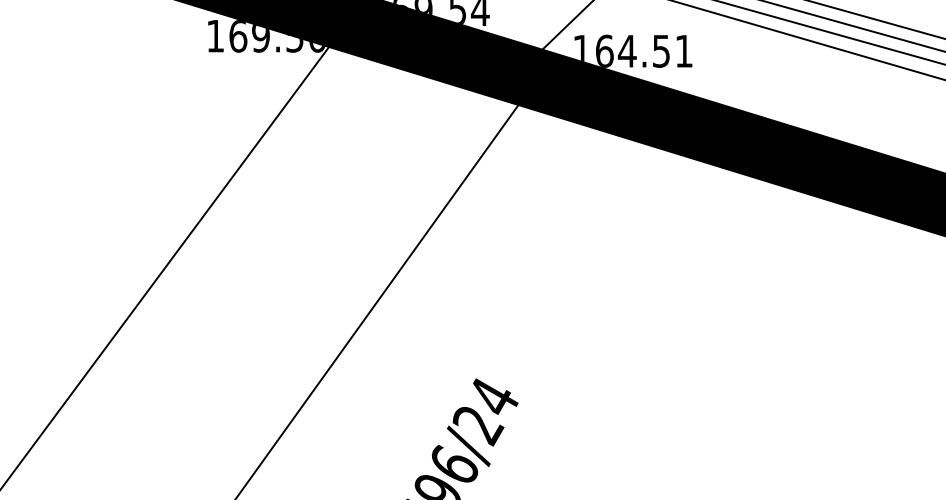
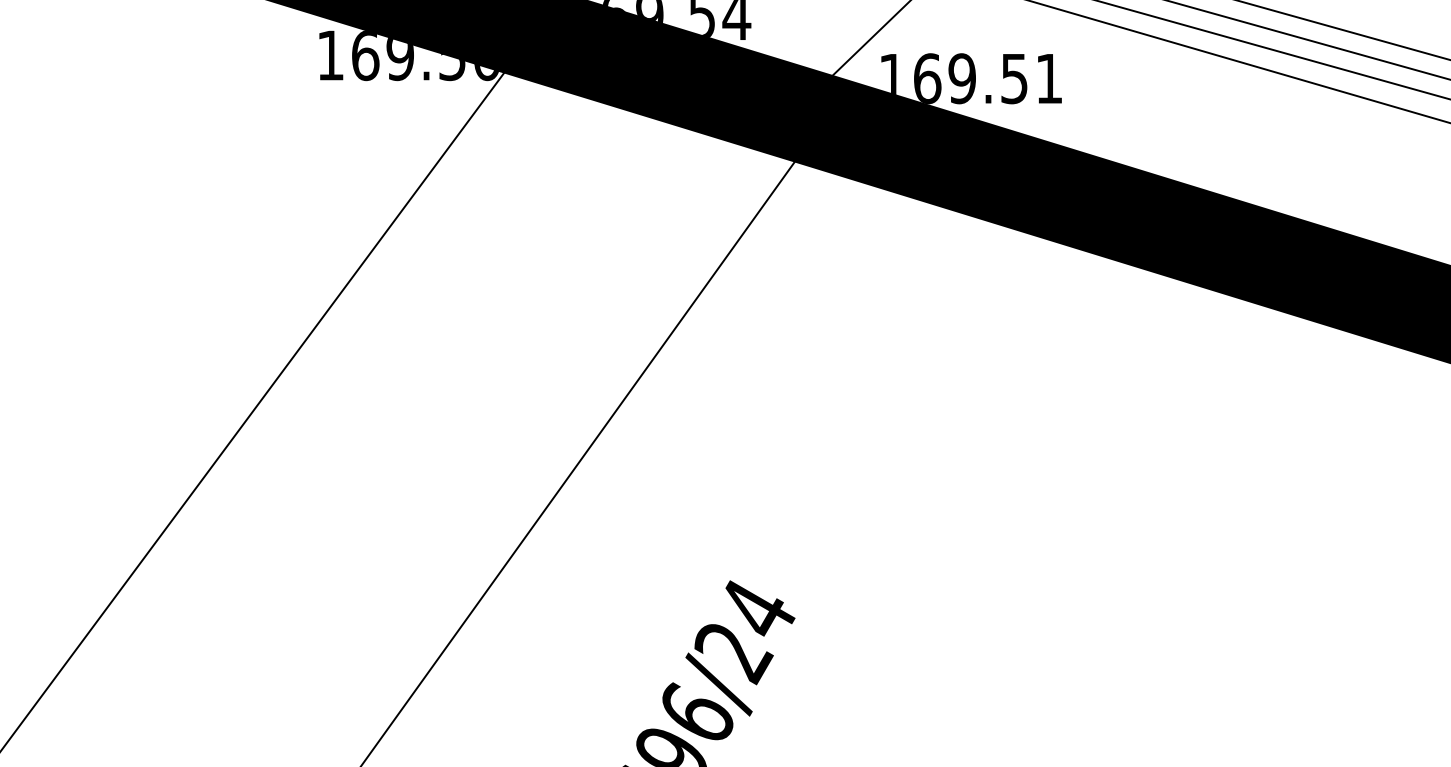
text: (626, 50) -> (960, 77), 164.51 -> 169.51

